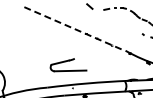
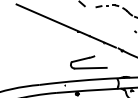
line: (74, 28) -> (66, 25), dashed -> solid
part: (68, 65) -> (88, 62), moved

